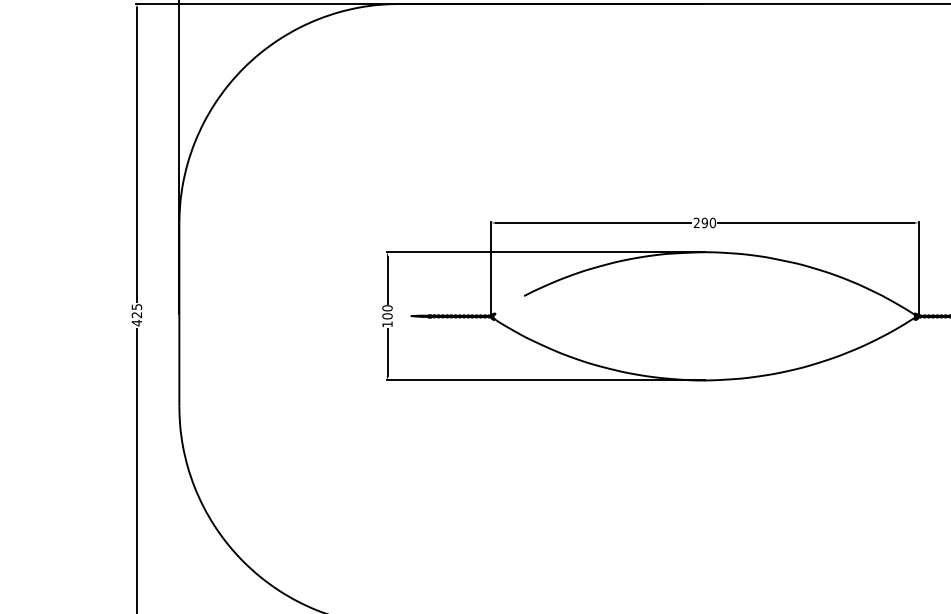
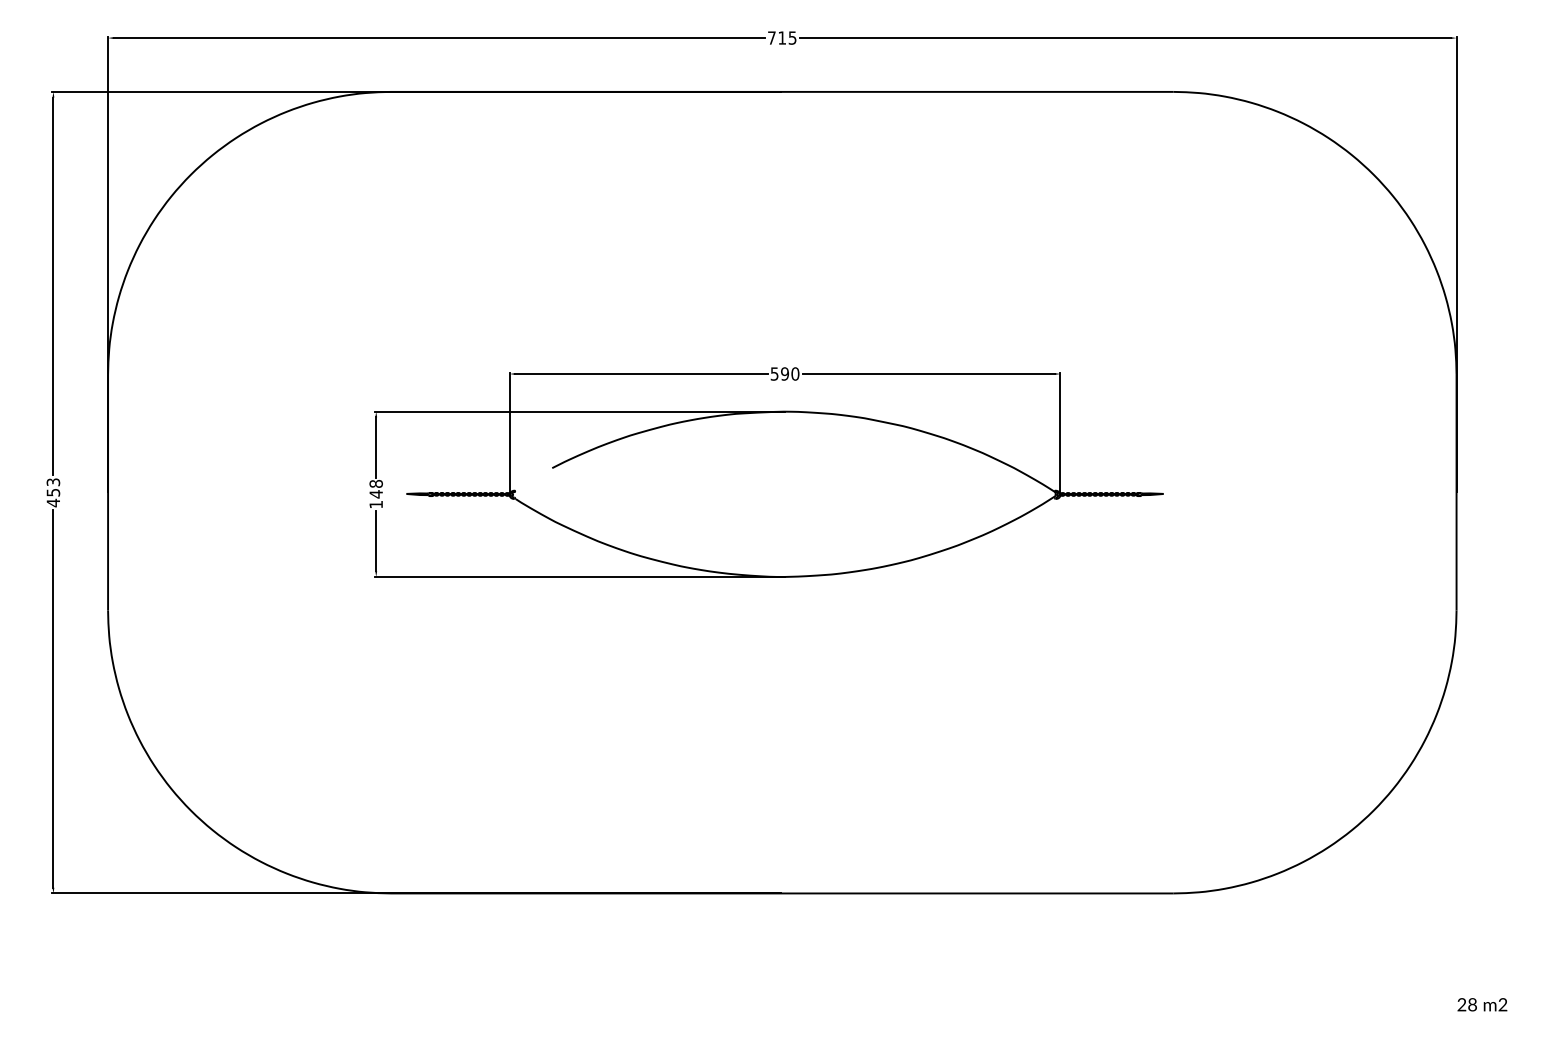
text: (696, 222) -> (774, 373), 290 -> 590
text: (136, 311) -> (53, 487), 425 -> 453
text: (386, 311) -> (375, 488), 100 -> 148

